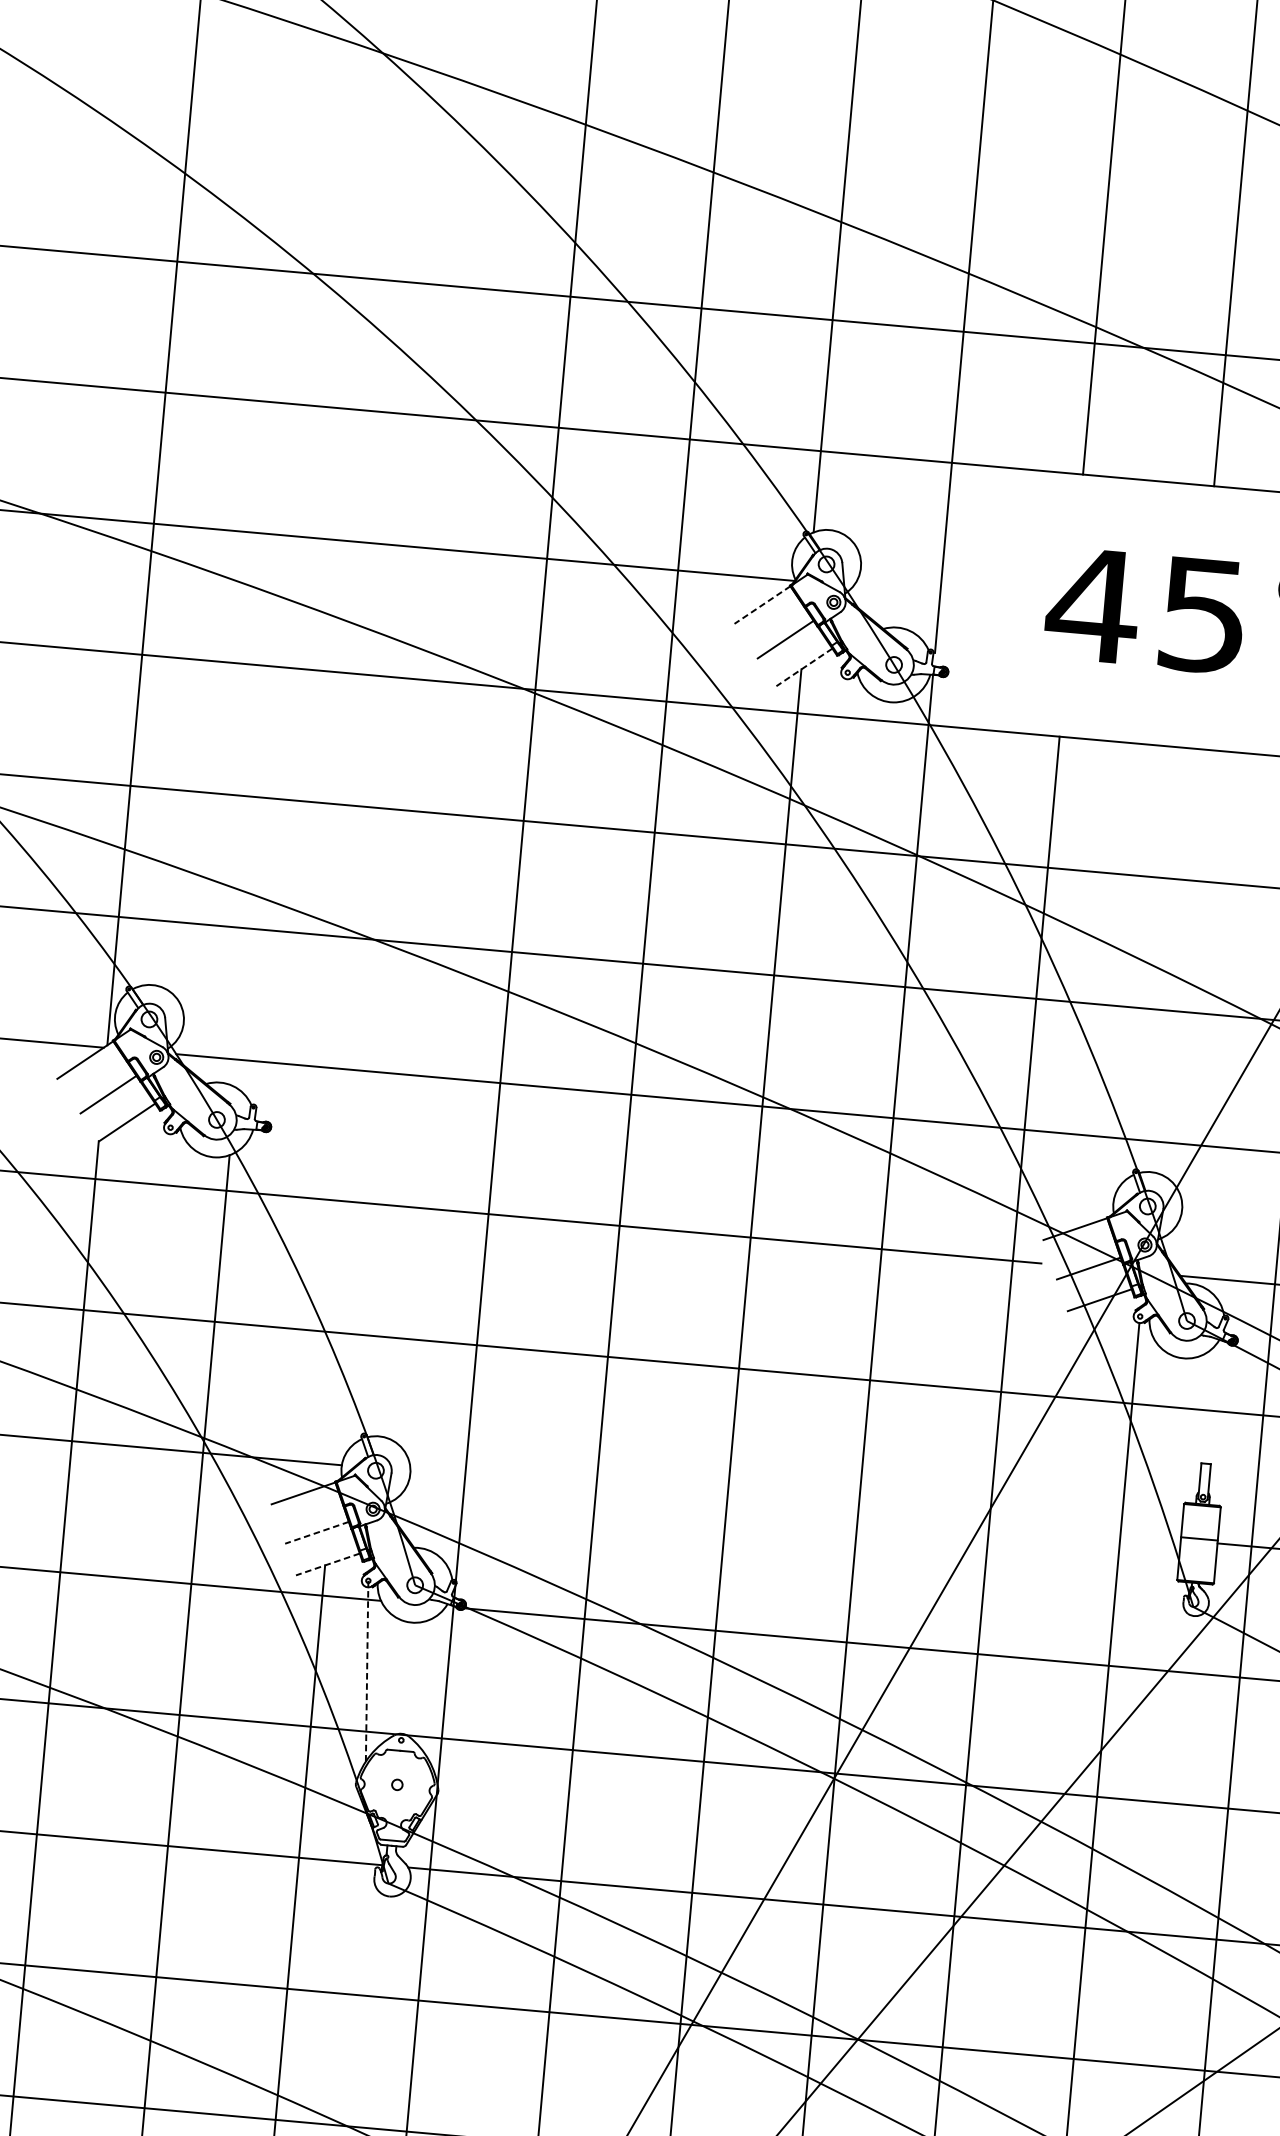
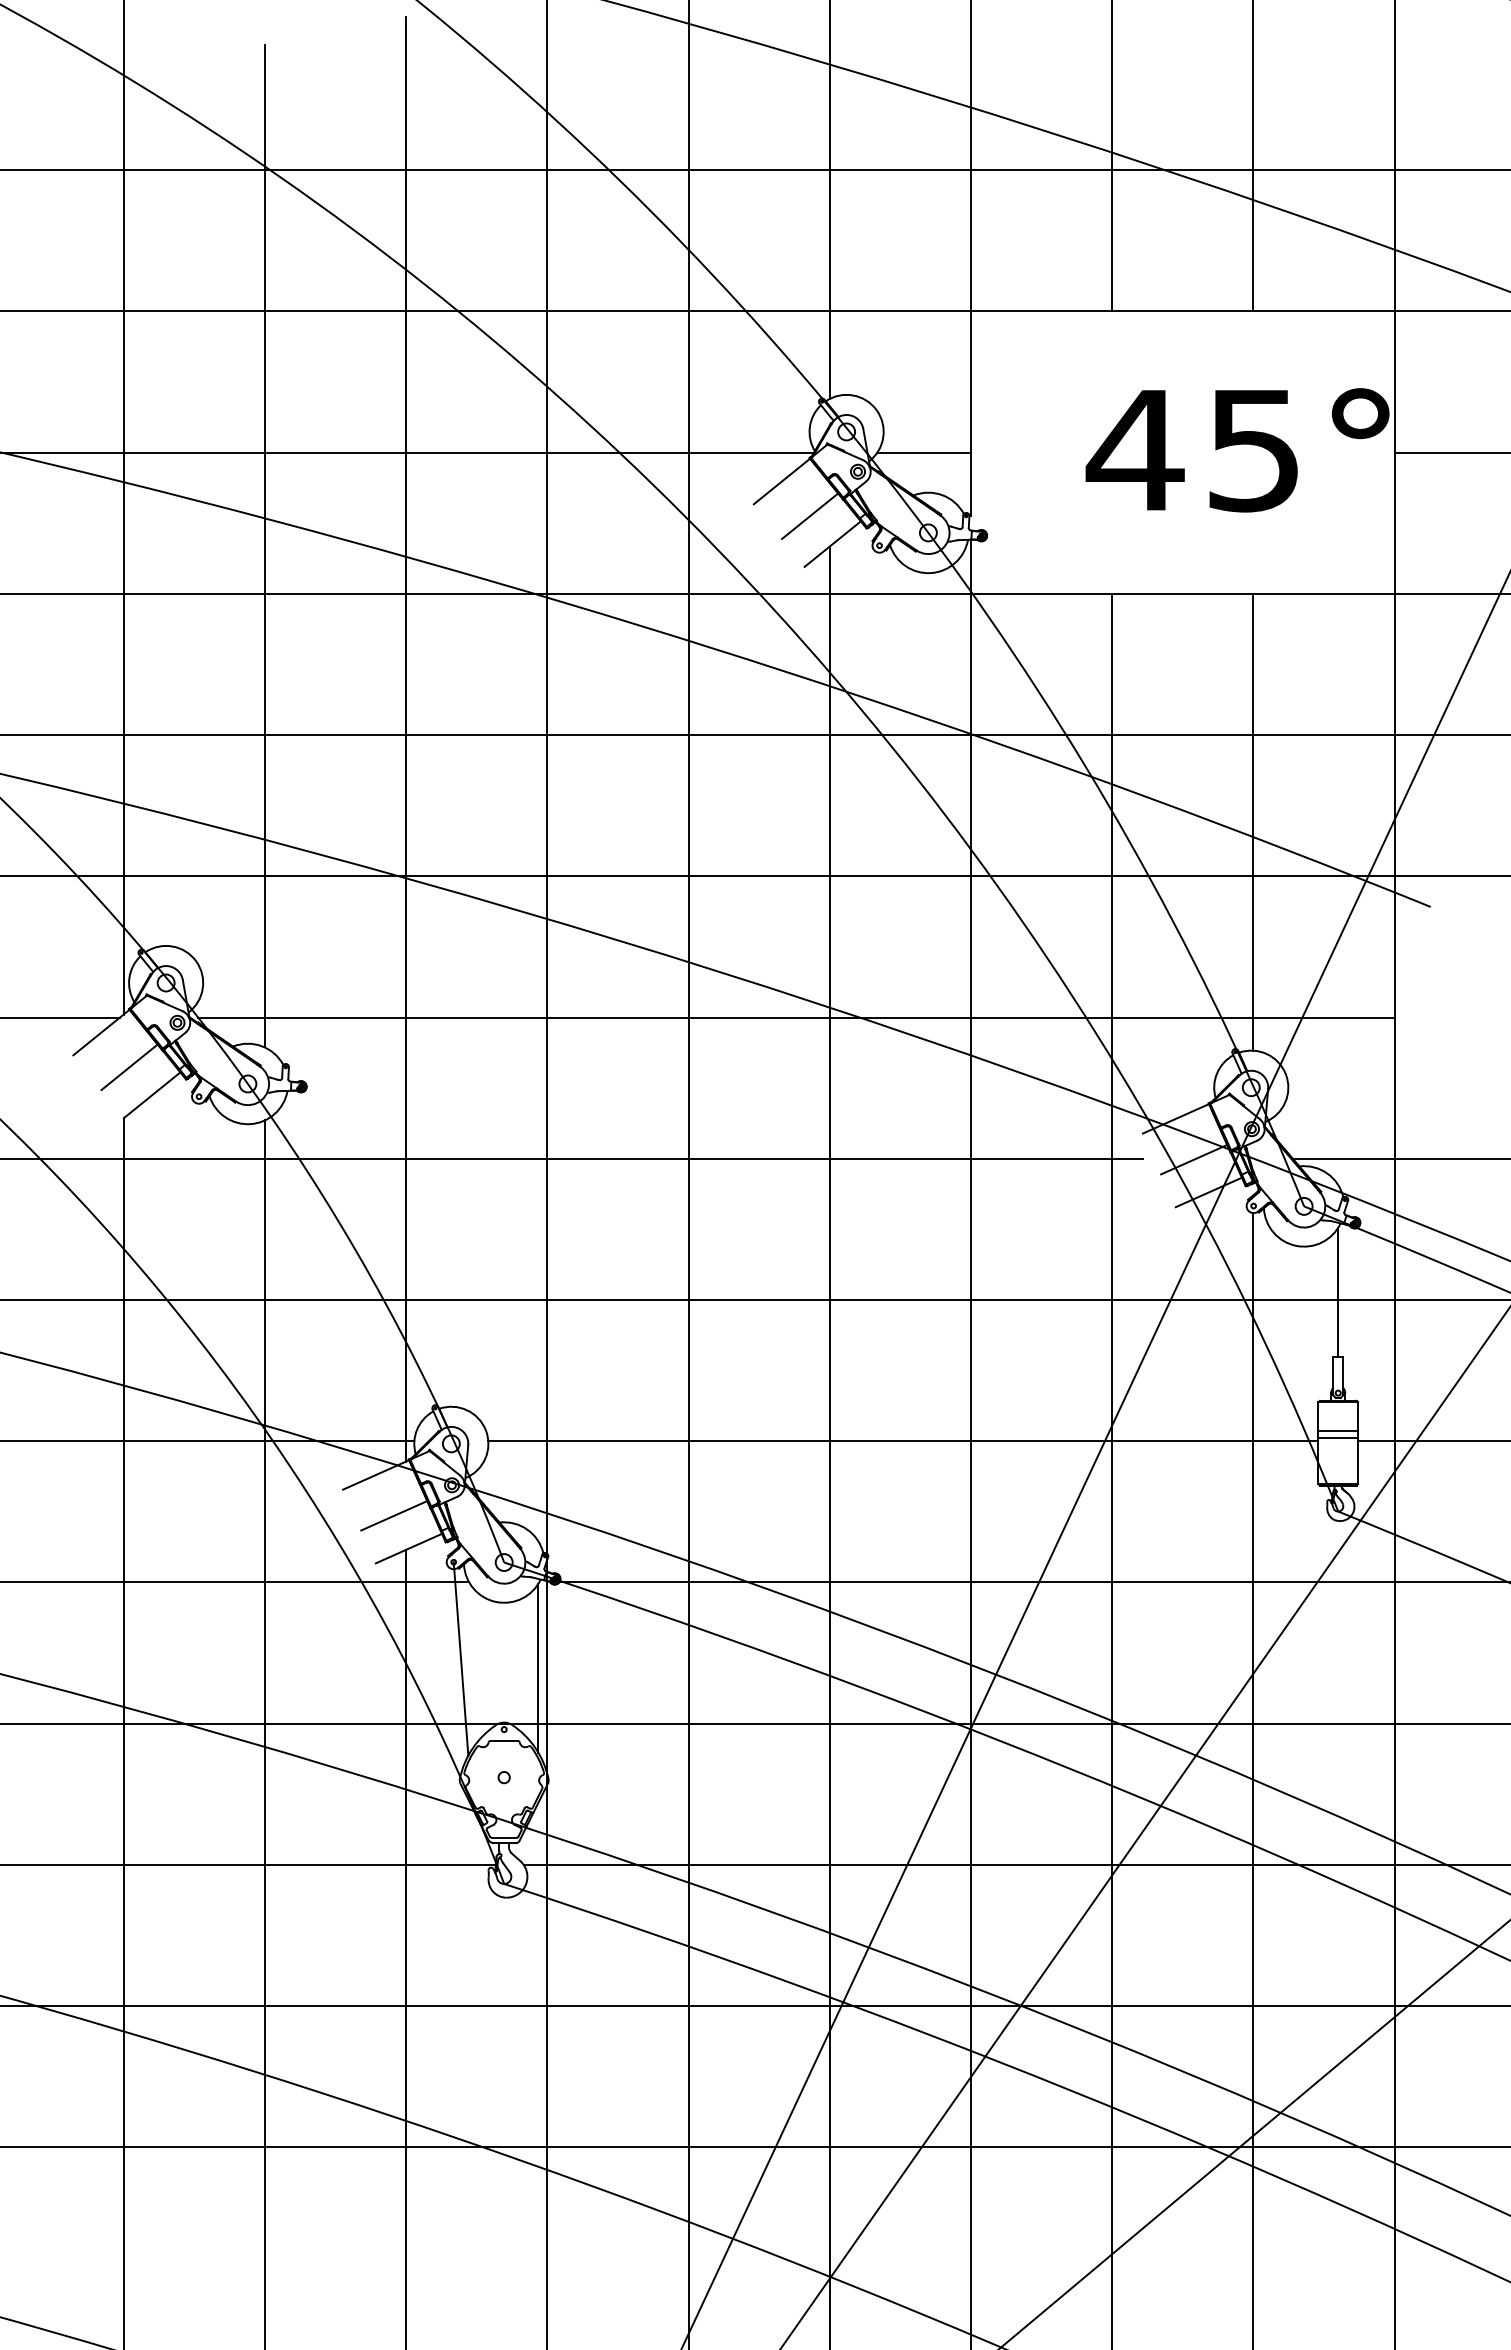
line: (896, 589) -> (923, 452), added
line: (762, 605) -> (781, 481), dashed -> solid
line: (276, 621) -> (264, 545), added
line: (804, 667) -> (832, 544), dashed -> solid
line: (392, 813) -> (406, 739), added
line: (1171, 959) -> (1253, 821), added
line: (1211, 1403) -> (1338, 1292), added
line: (795, 1506) -> (903, 1441), added
line: (316, 1532) -> (393, 1515), dashed -> solid
line: (1199, 1532) -> (1337, 1431), added
line: (327, 1564) -> (408, 1548), dashed -> solid
line: (367, 1670) -> (461, 1658), dashed -> solid
line: (438, 1685) -> (538, 1667), added

